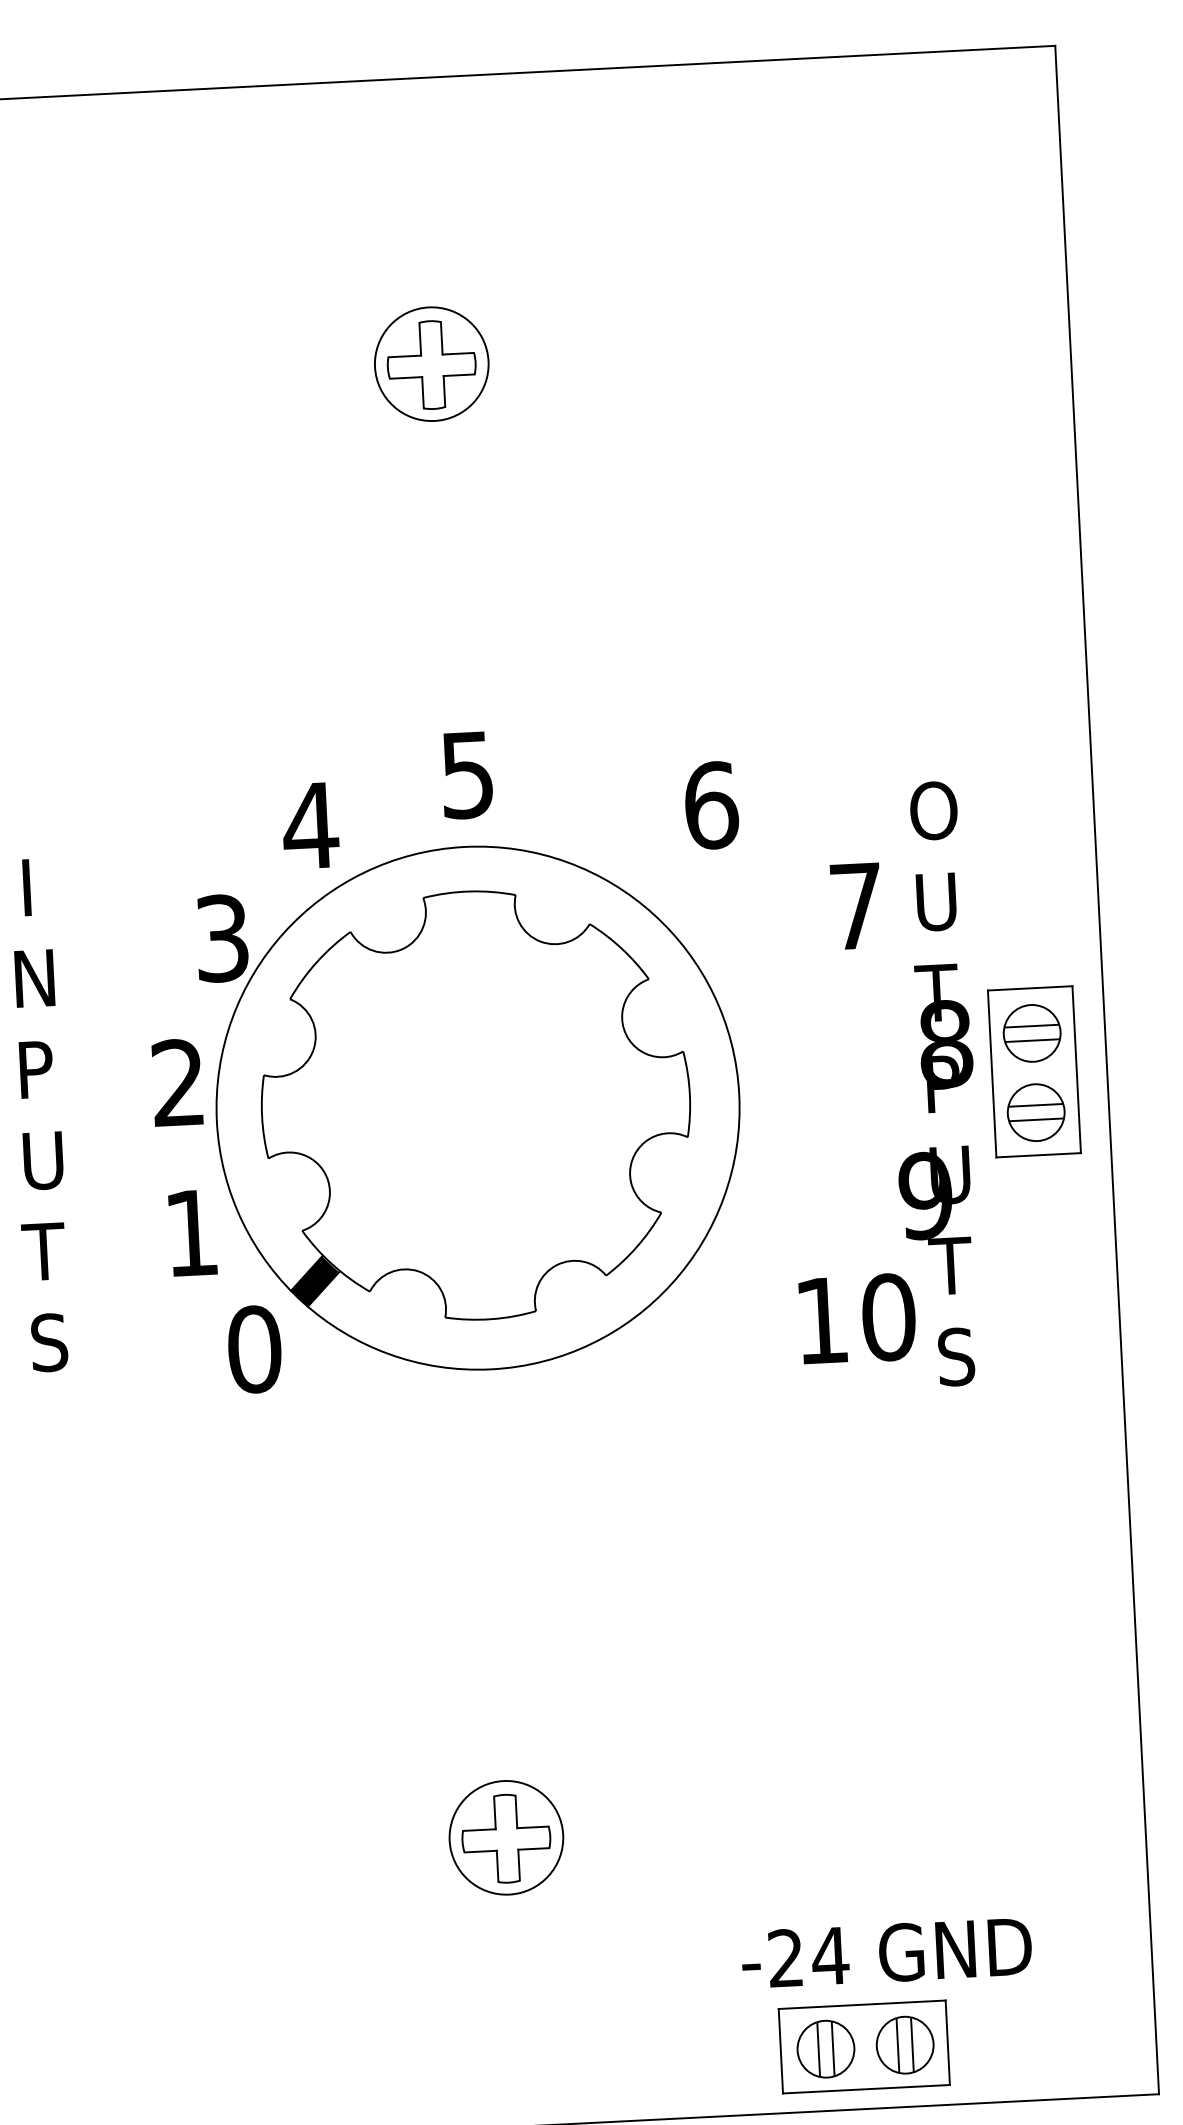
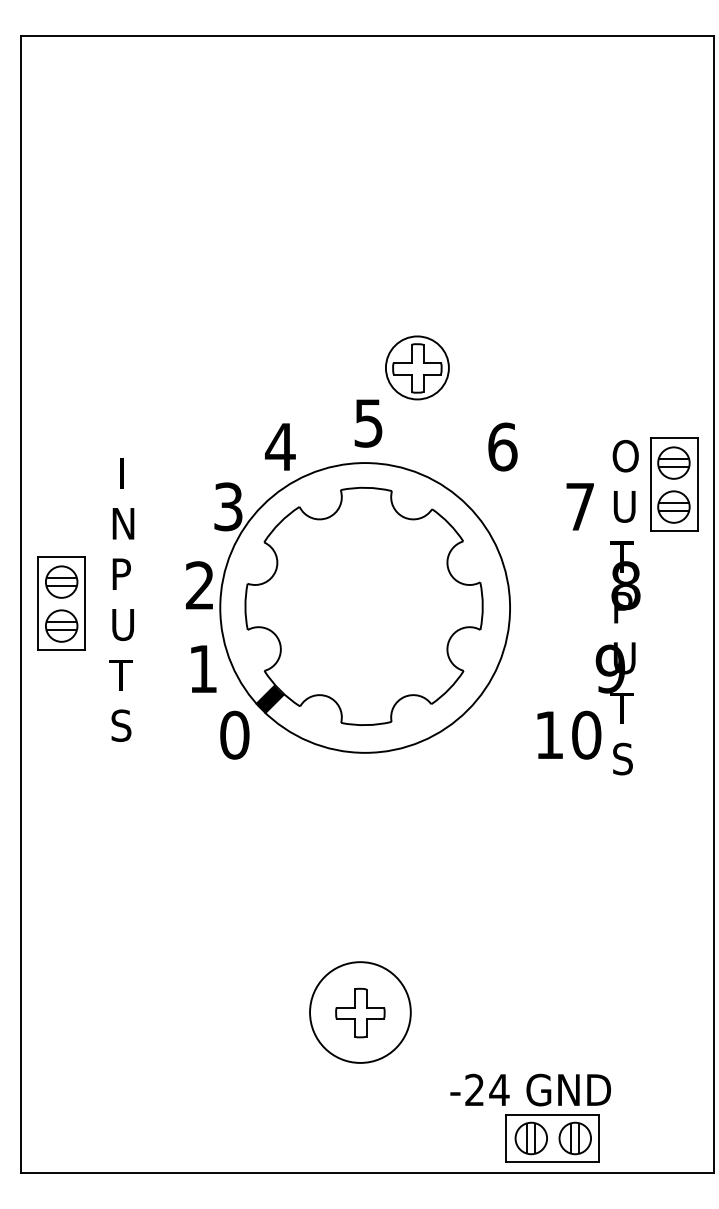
part: (431, 363) -> (417, 367), moved
part: (1035, 1071) -> (674, 484), moved
circle: (504, 1837) -> (359, 1012), size x1.6
text: (886, 1952) -> (530, 1089), moved

